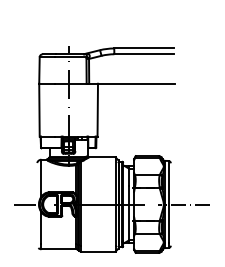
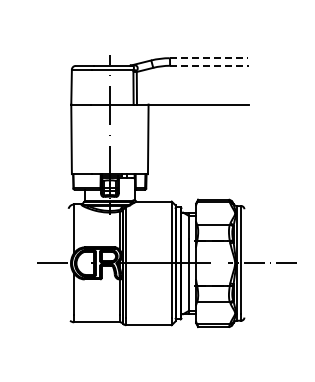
line: (144, 48) -> (209, 58), solid -> dashed
line: (144, 54) -> (209, 65), solid -> dashed

